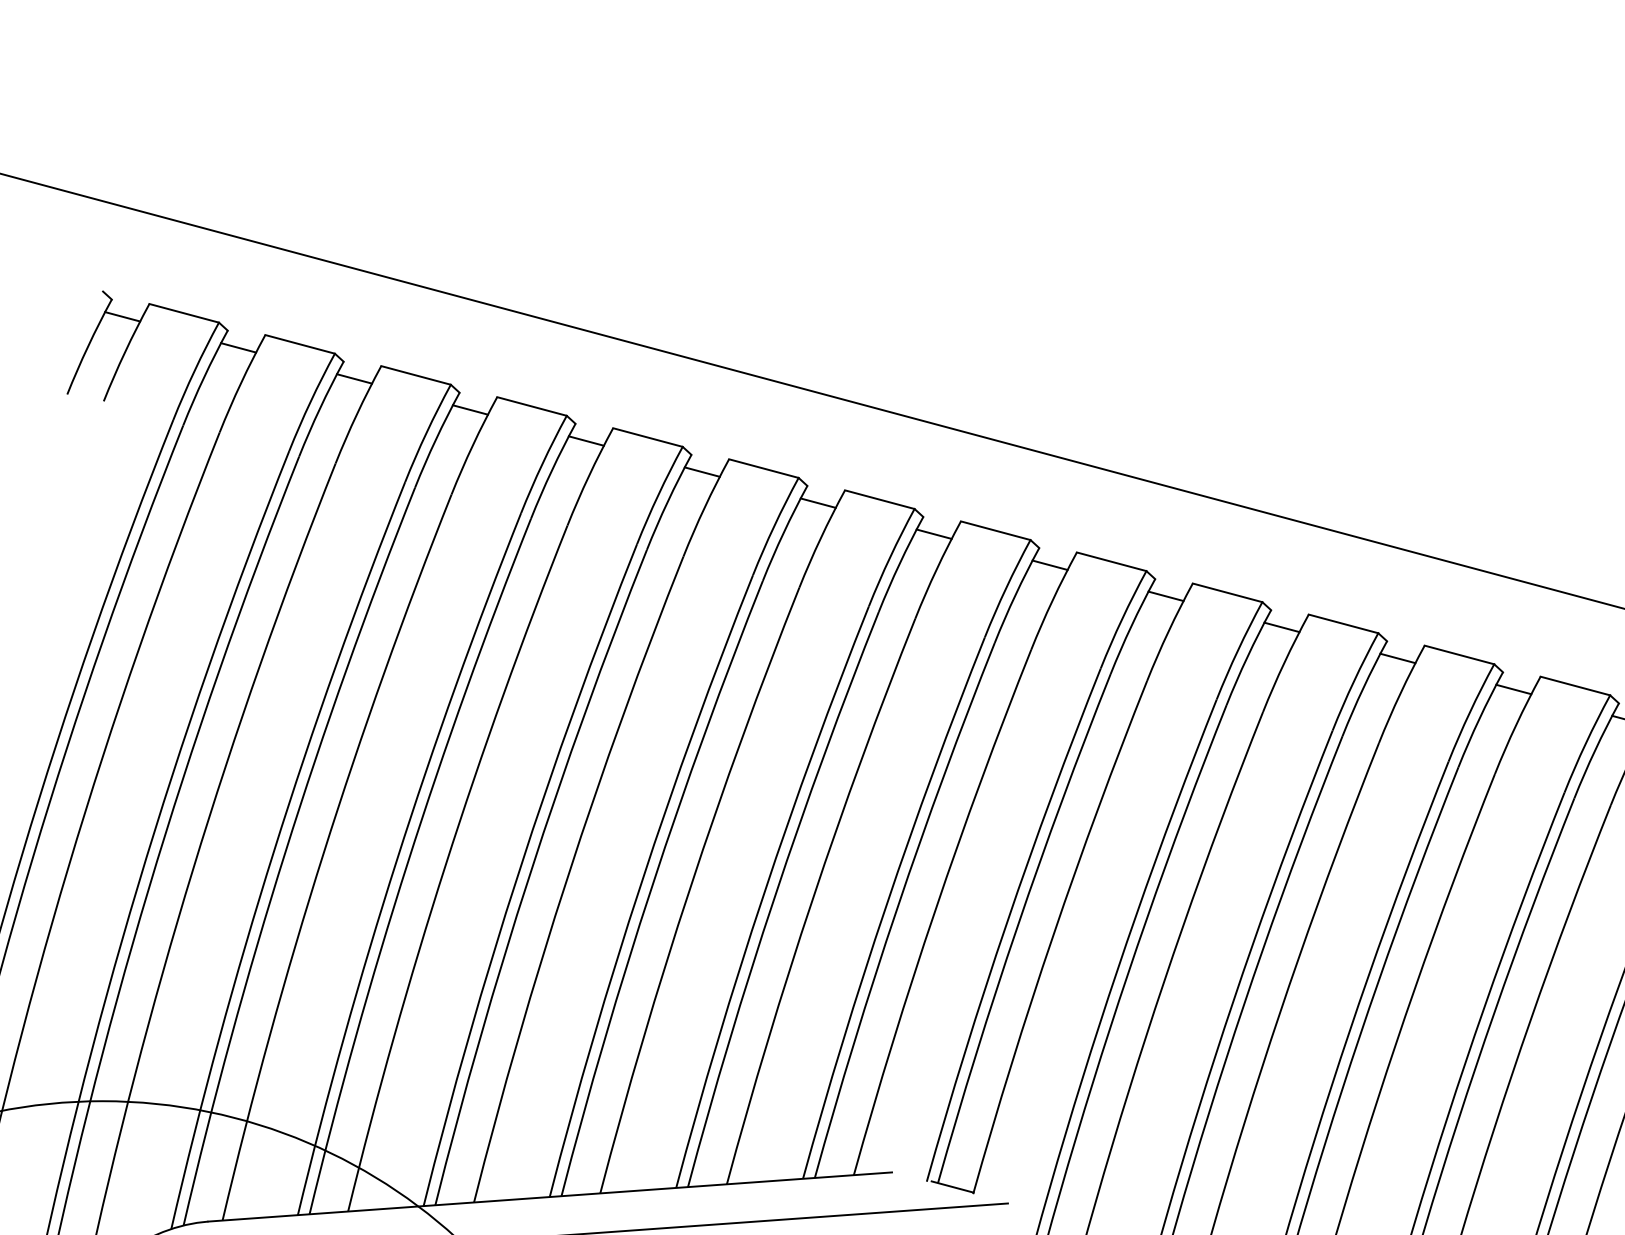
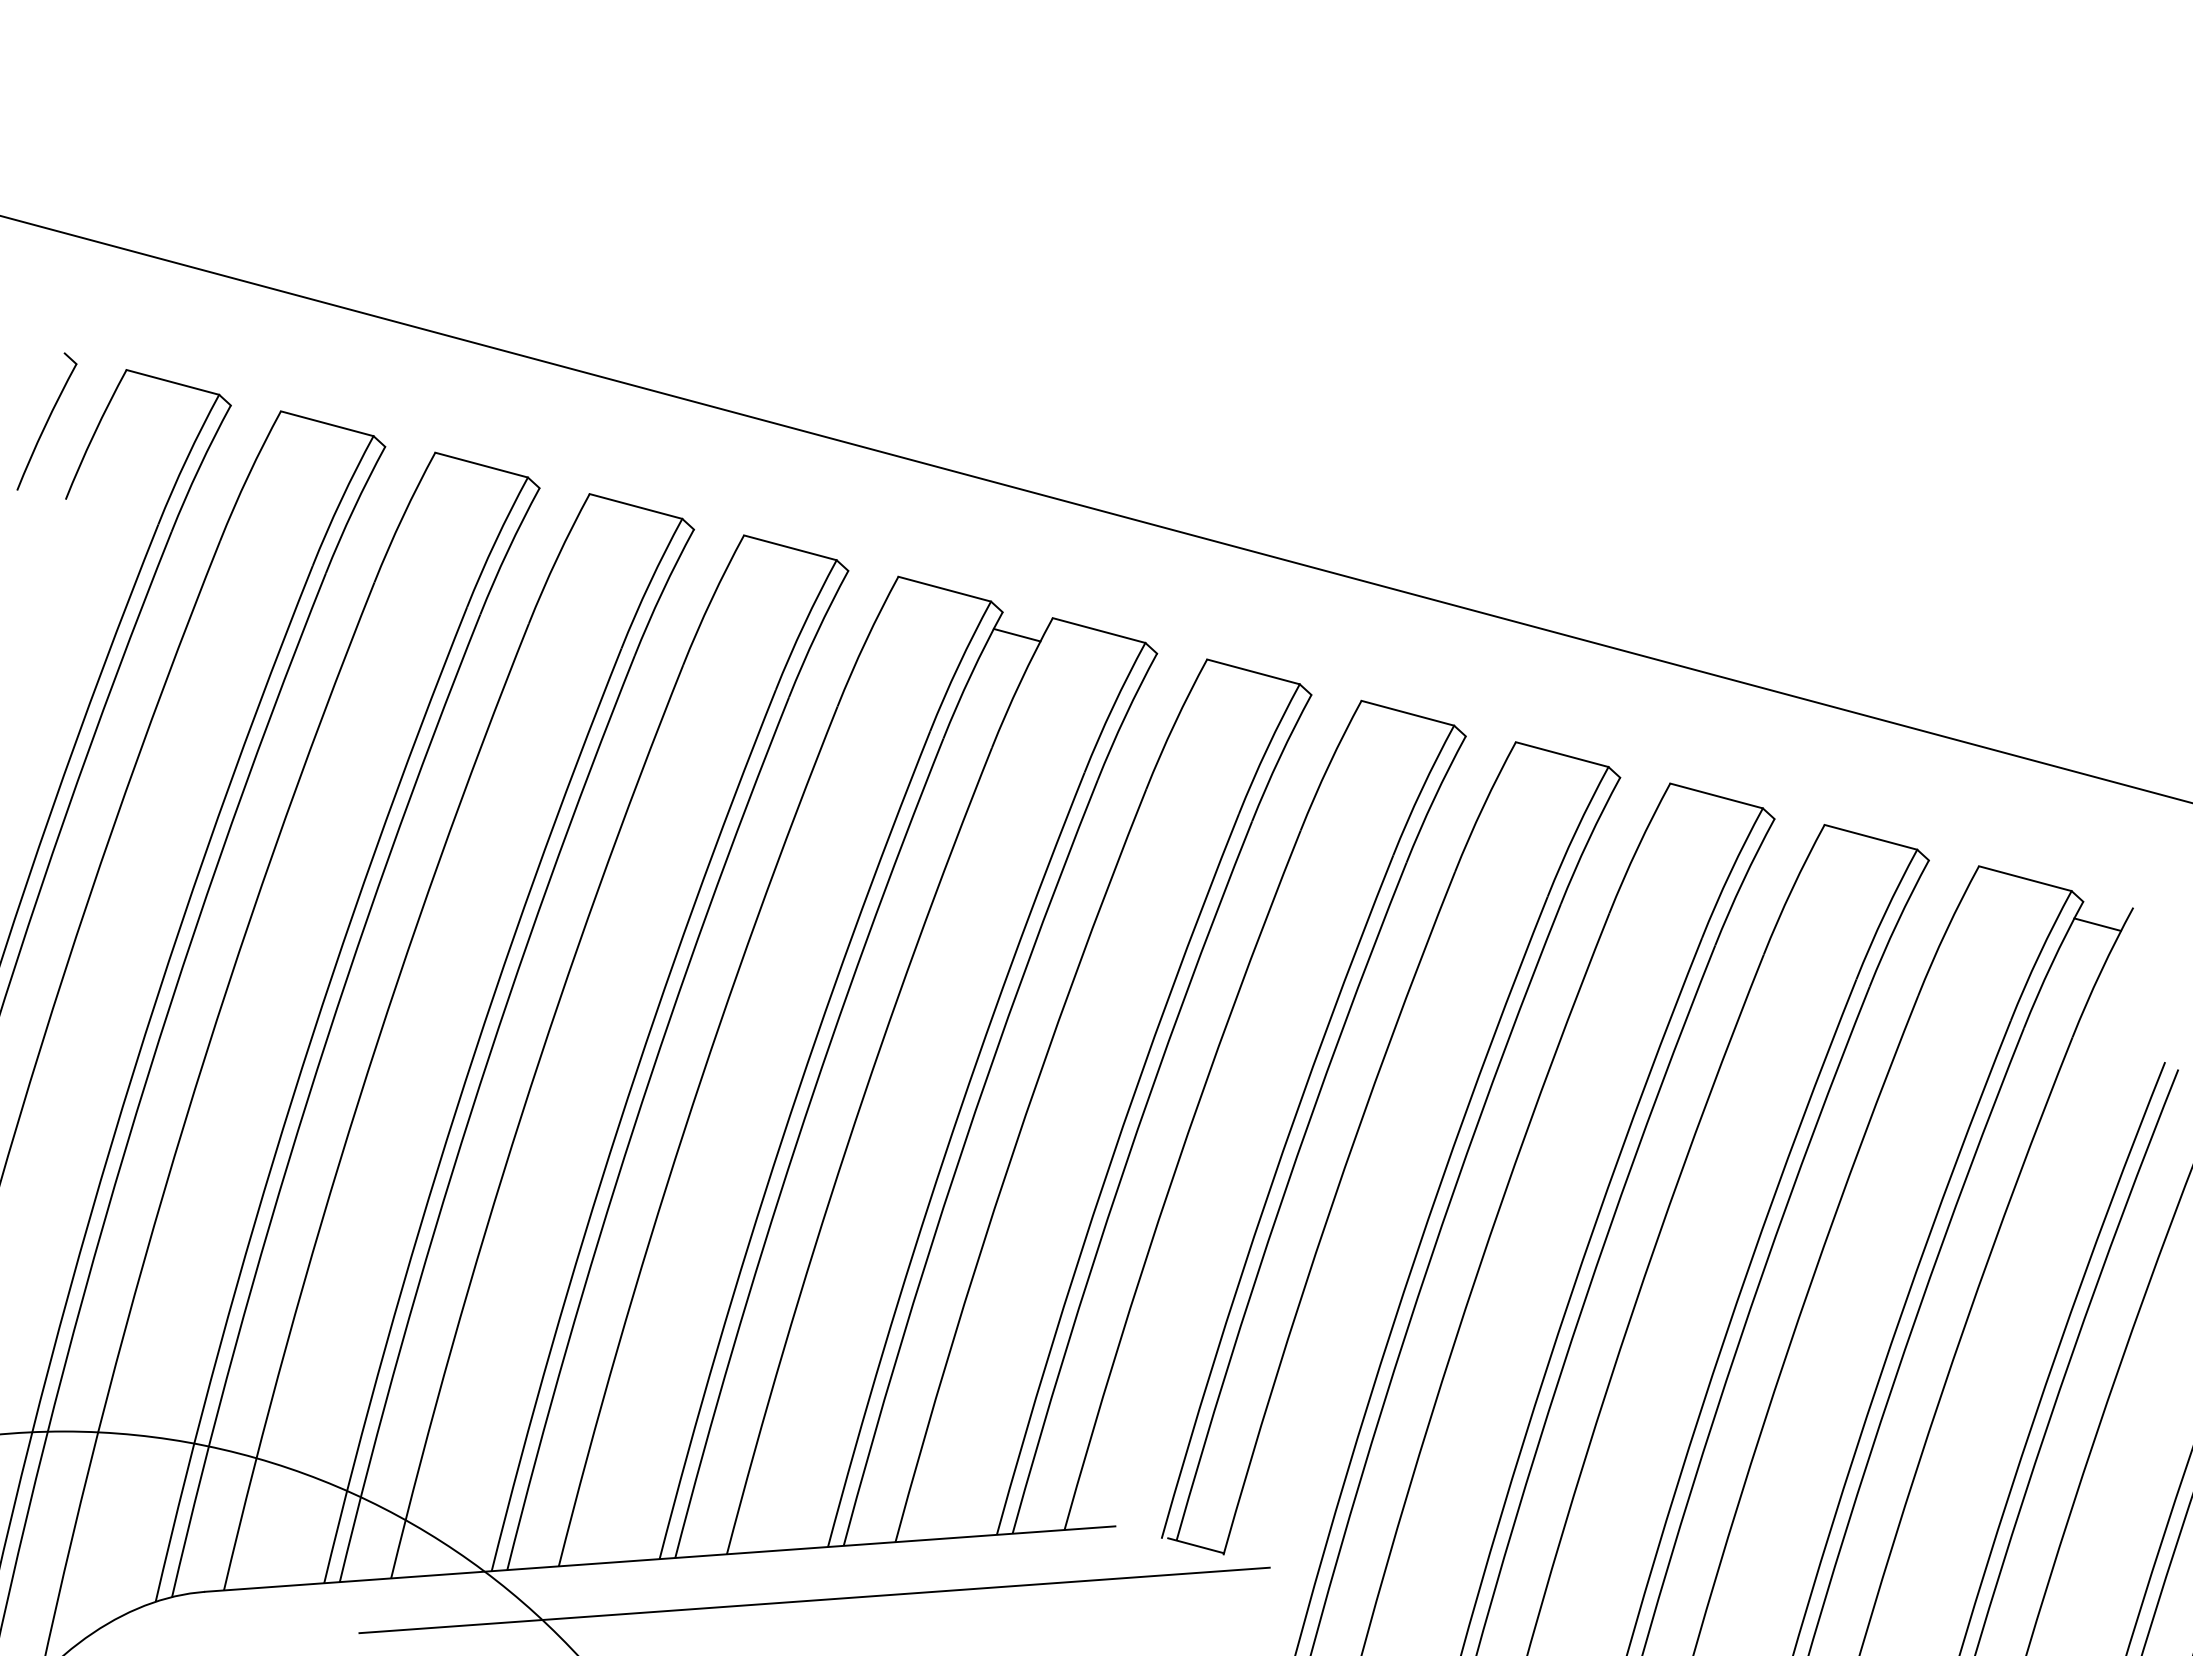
line: (122, 316) -> (90, 386), removed
line: (238, 347) -> (244, 428), removed
line: (354, 378) -> (399, 469), removed
line: (470, 409) -> (553, 510), removed
line: (586, 441) -> (708, 552), removed
line: (702, 471) -> (862, 593), removed
line: (934, 534) -> (1171, 676), removed
line: (1049, 564) -> (1325, 717), removed
line: (1165, 596) -> (1479, 759), removed
line: (1281, 627) -> (1634, 800), removed
line: (1397, 658) -> (1788, 841), removed
line: (1513, 689) -> (1943, 883), removed

